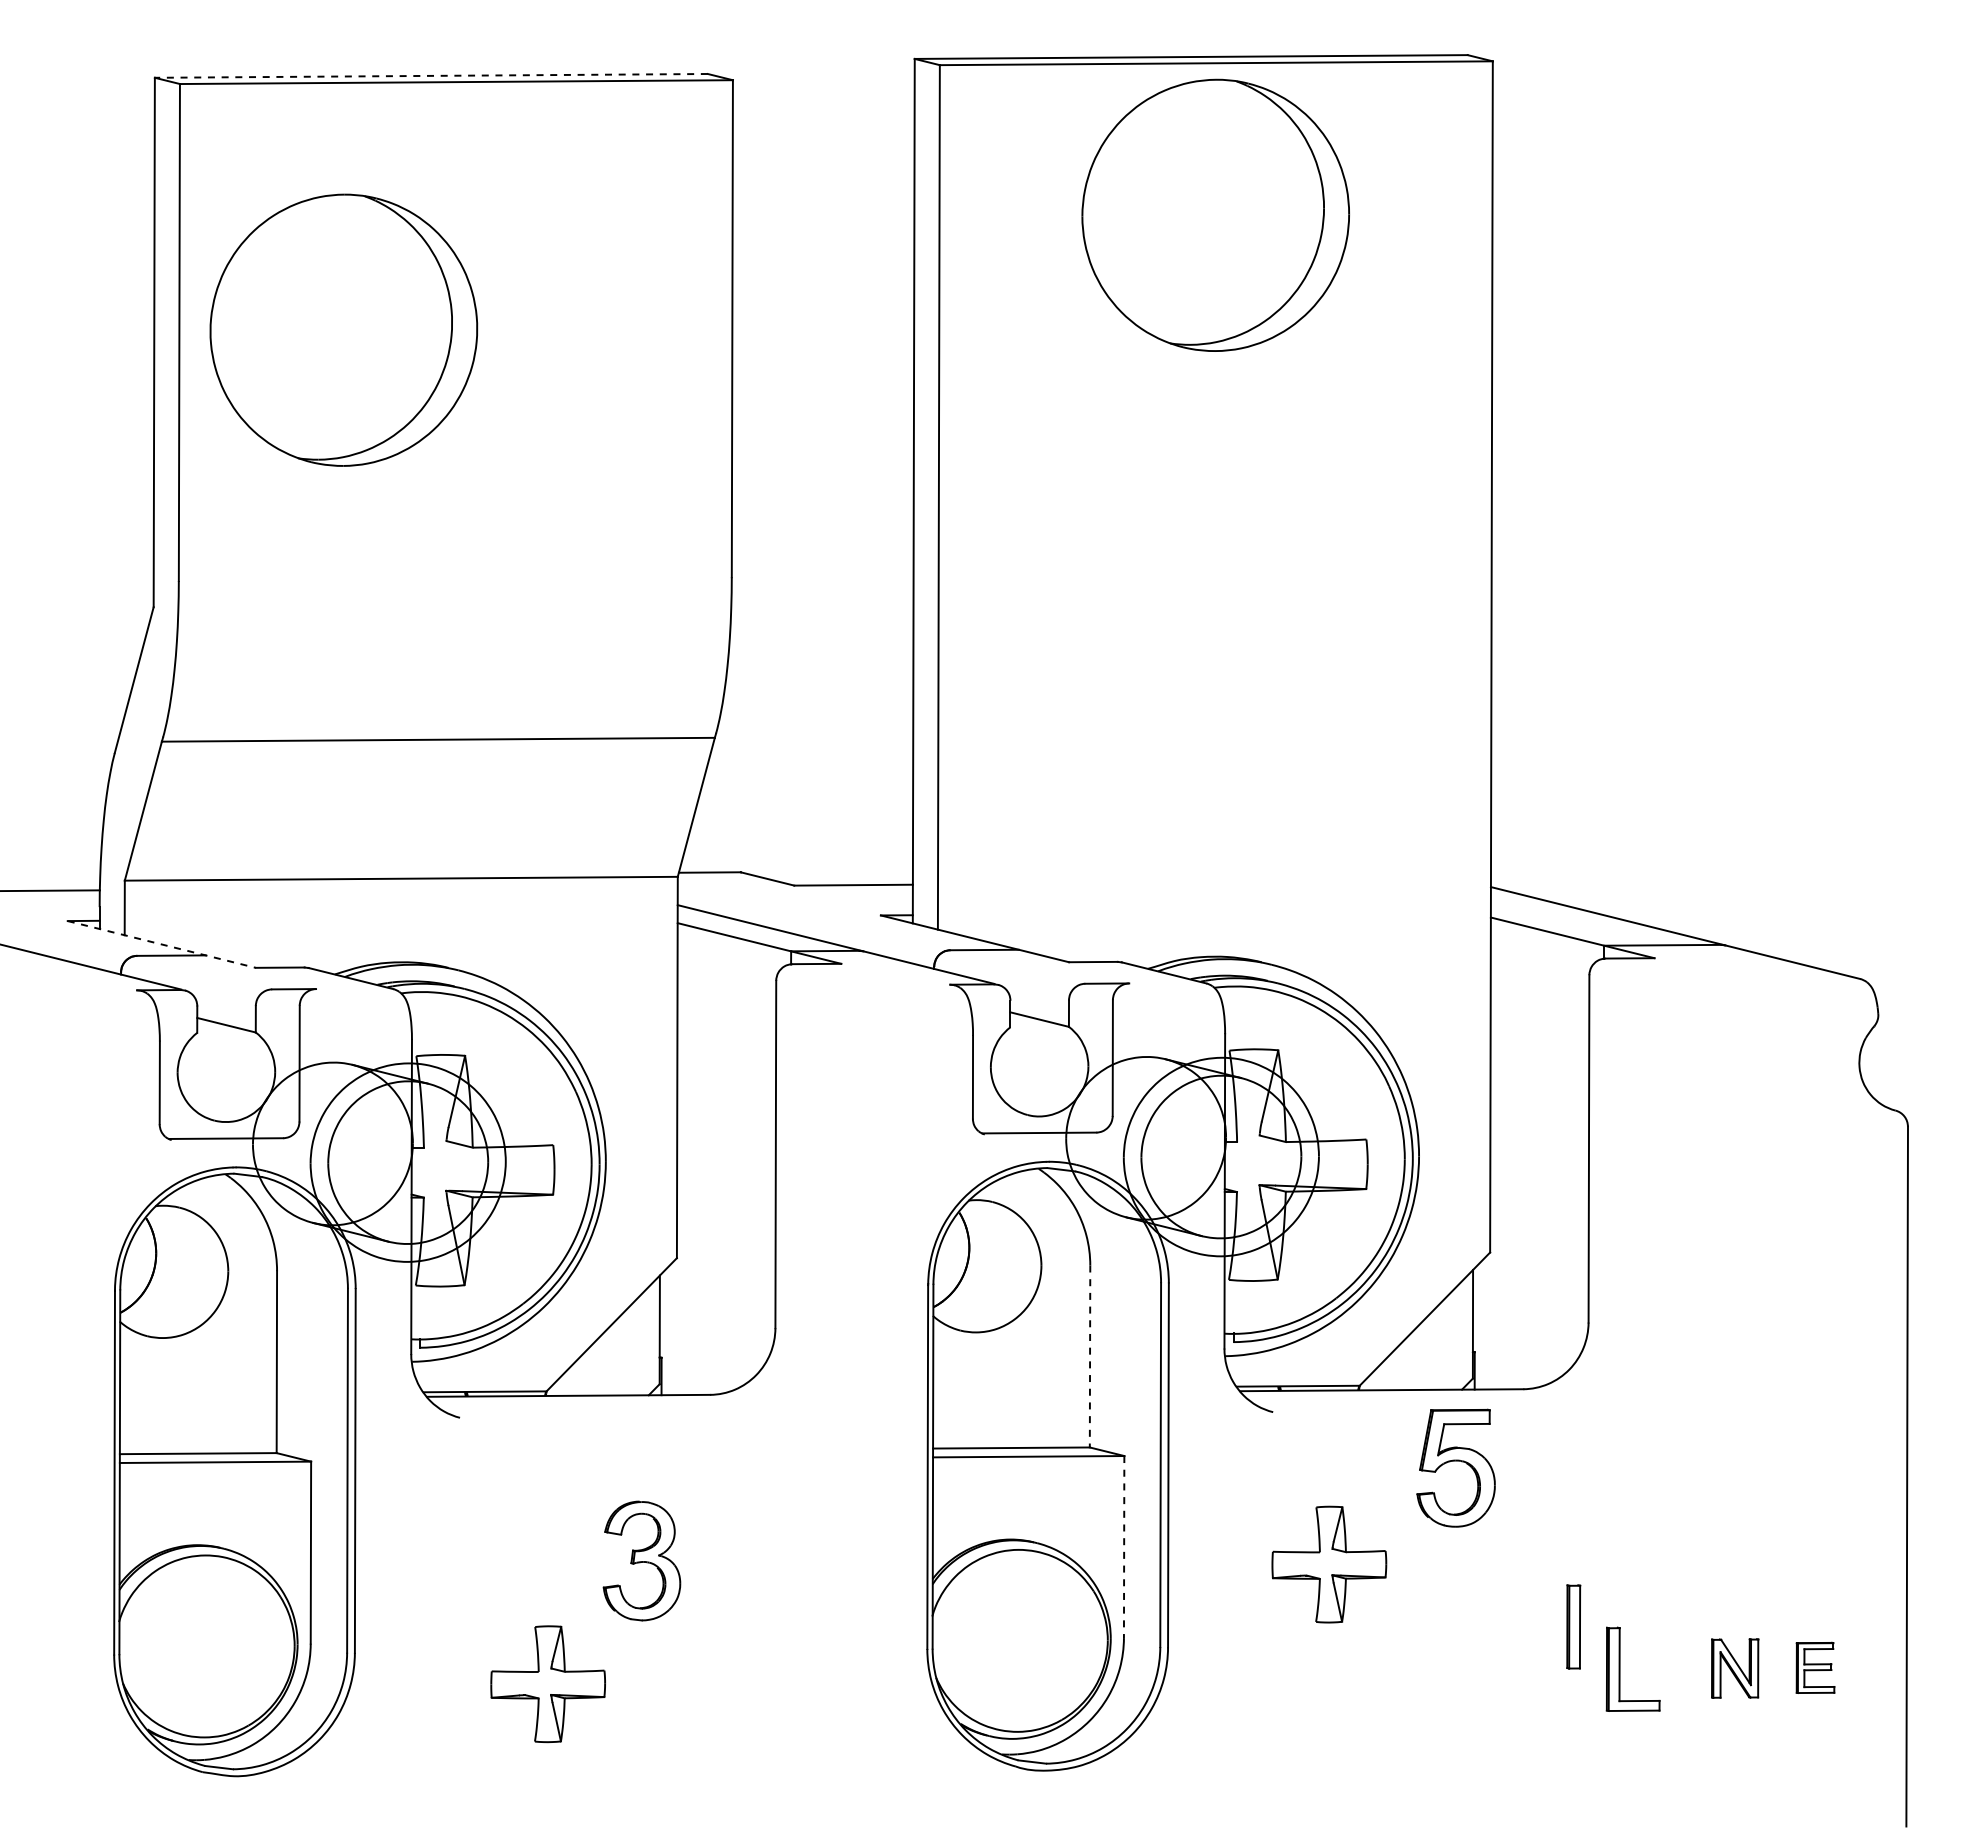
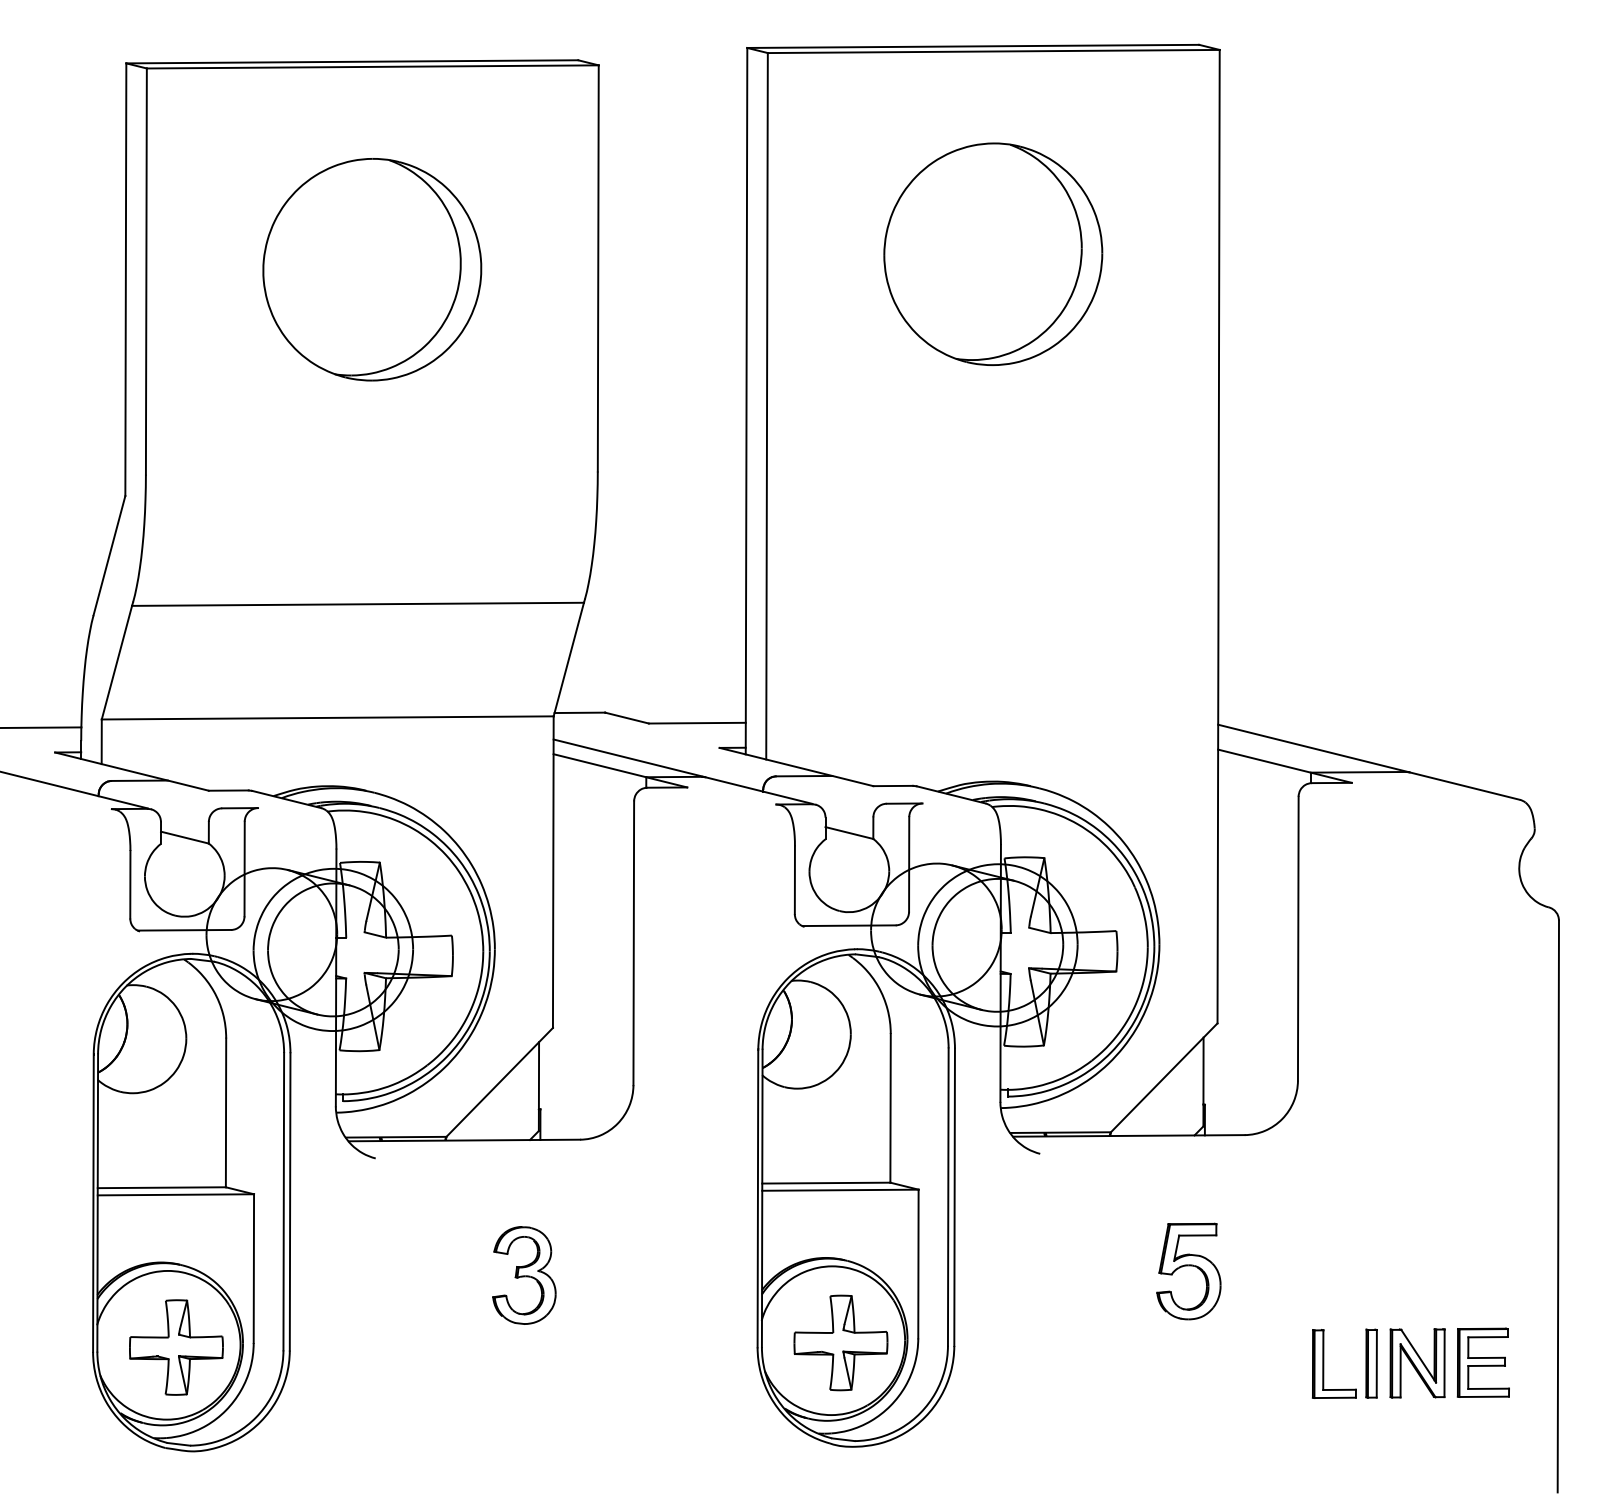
line: (430, 75) -> (351, 61), dashed -> solid
part: (1215, 214) -> (993, 253), moved
part: (343, 329) -> (372, 269), moved
line: (161, 944) -> (131, 771), dashed -> solid
line: (1090, 1356) -> (890, 1108), dashed -> solid
part: (1455, 1467) -> (1188, 1270), moved
line: (1124, 1547) -> (918, 1264), dashed -> solid
part: (1329, 1564) -> (841, 1342), moved
part: (1573, 1626) -> (1371, 1363), moved
part: (1815, 1667) -> (1483, 1362), size x1.67
part: (1735, 1668) -> (1418, 1363), size x1.43
part: (547, 1684) -> (175, 1347), moved

